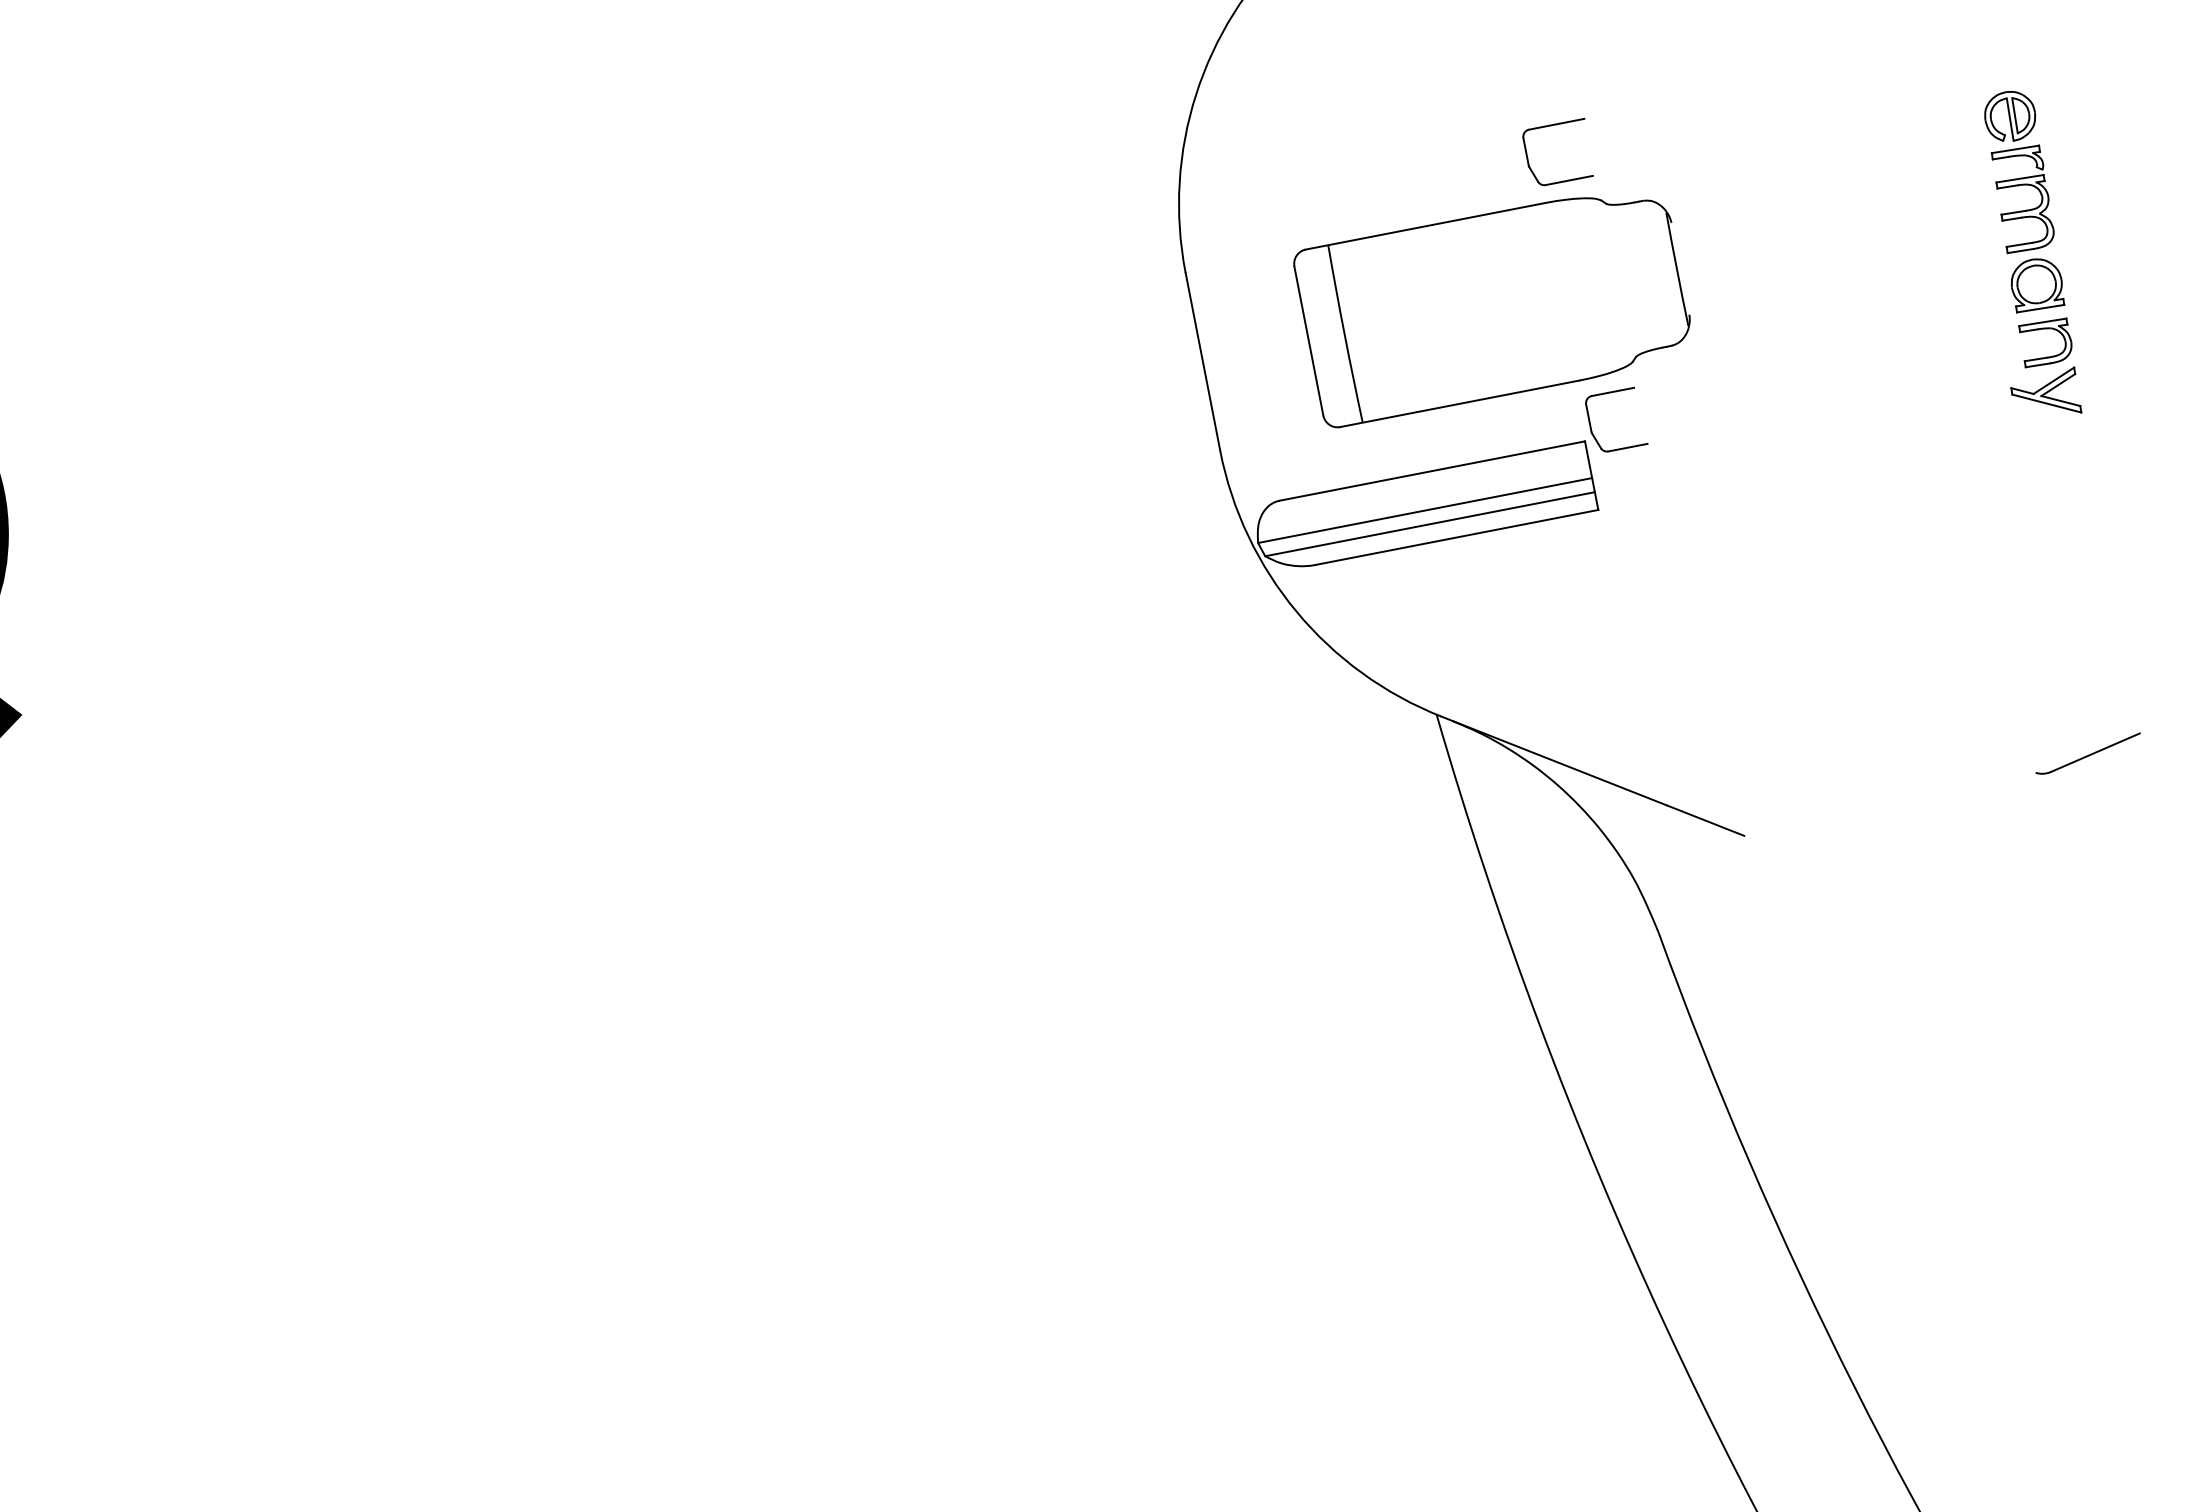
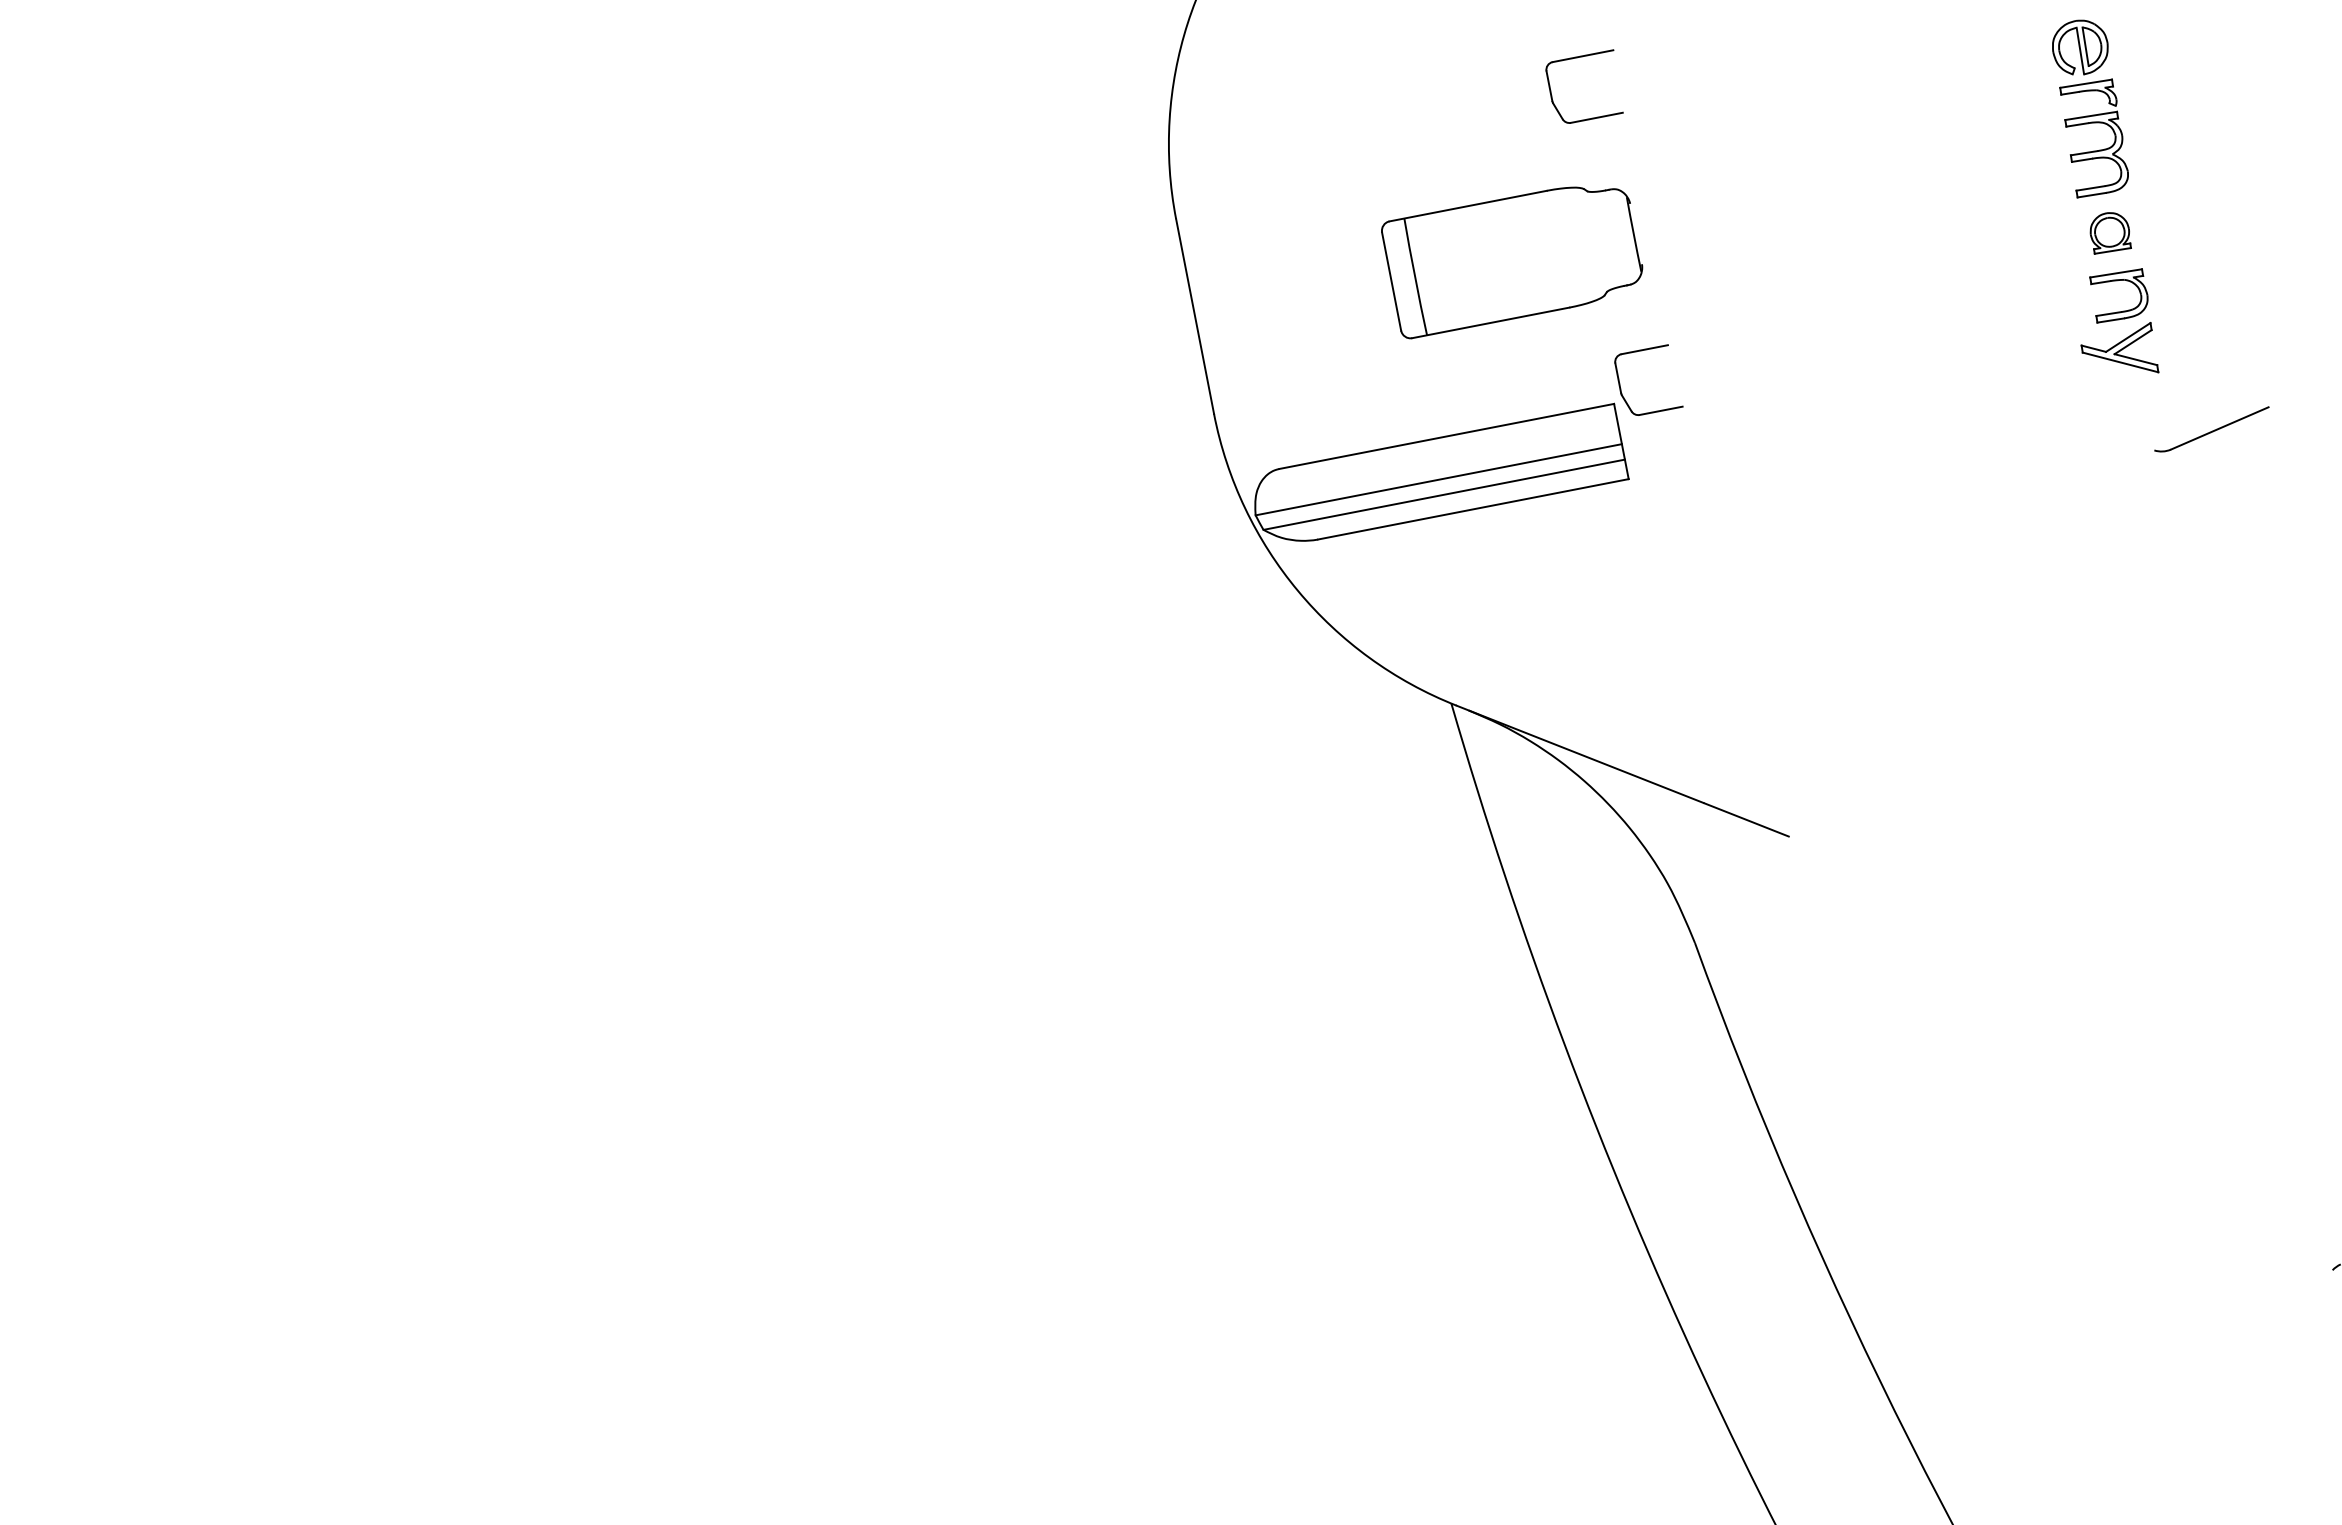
part: (2037, 285) -> (2110, 232), size x0.7
part: (1491, 312) -> (1511, 262), size x0.6
part: (2087, 753) -> (2211, 429), moved

